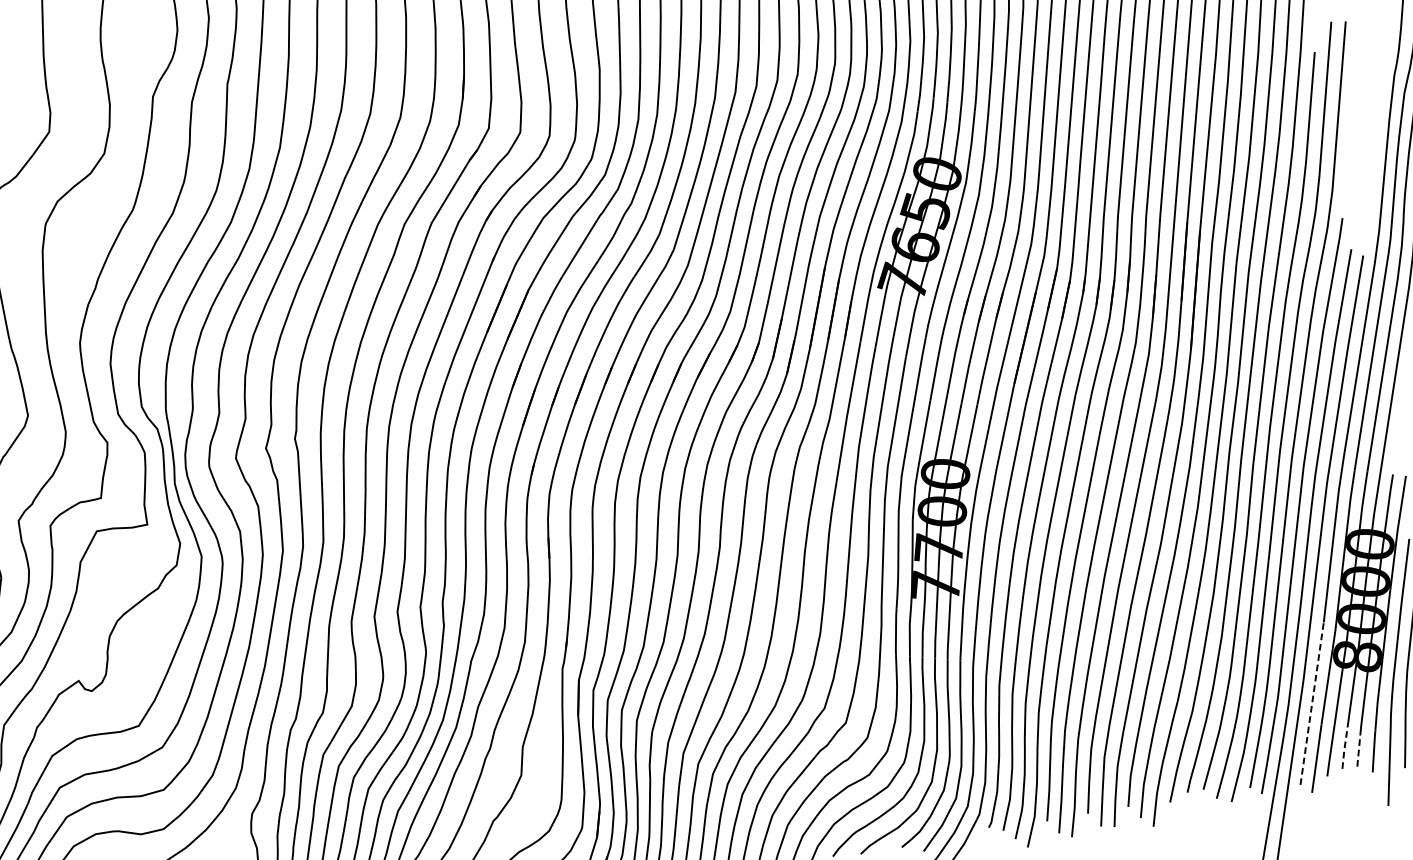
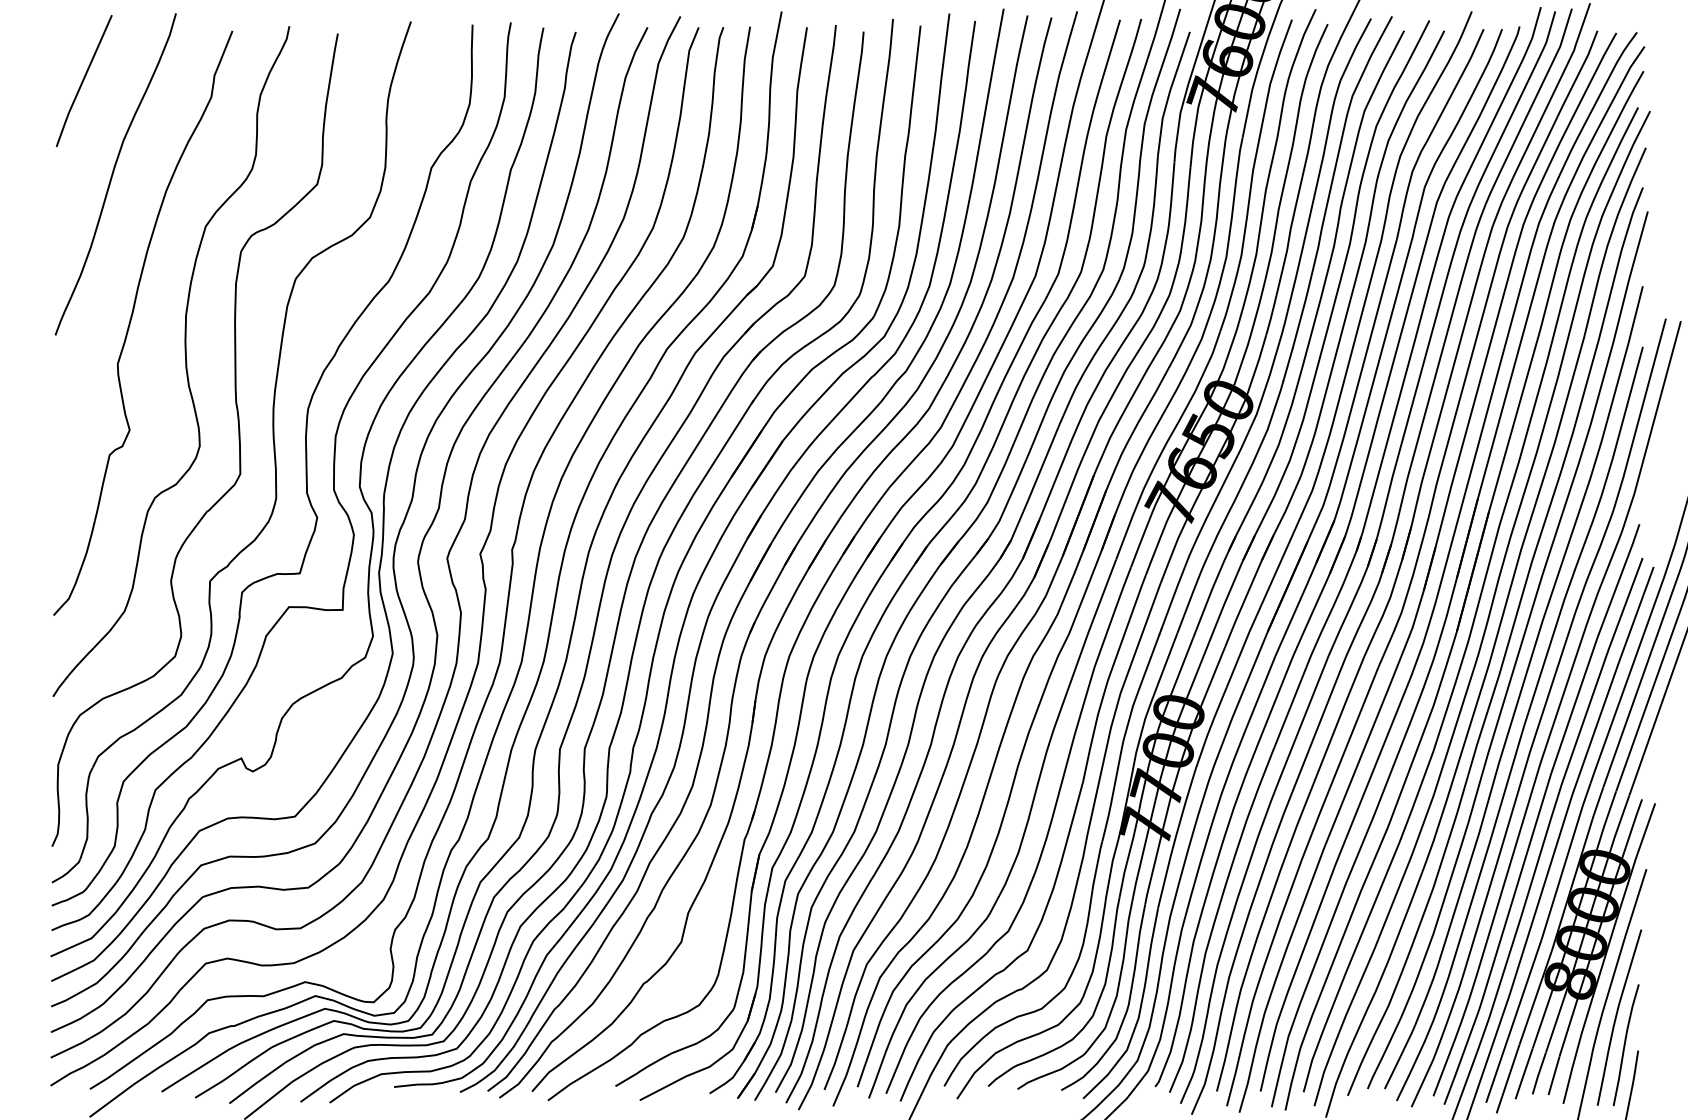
line: (1312, 702) -> (1514, 1019), dashed -> solid
line: (1359, 747) -> (1554, 1075), dashed -> solid
line: (1344, 749) -> (1538, 1074), dashed -> solid

